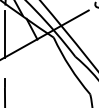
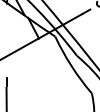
line: (5, 34) -> (7, 33), removed

